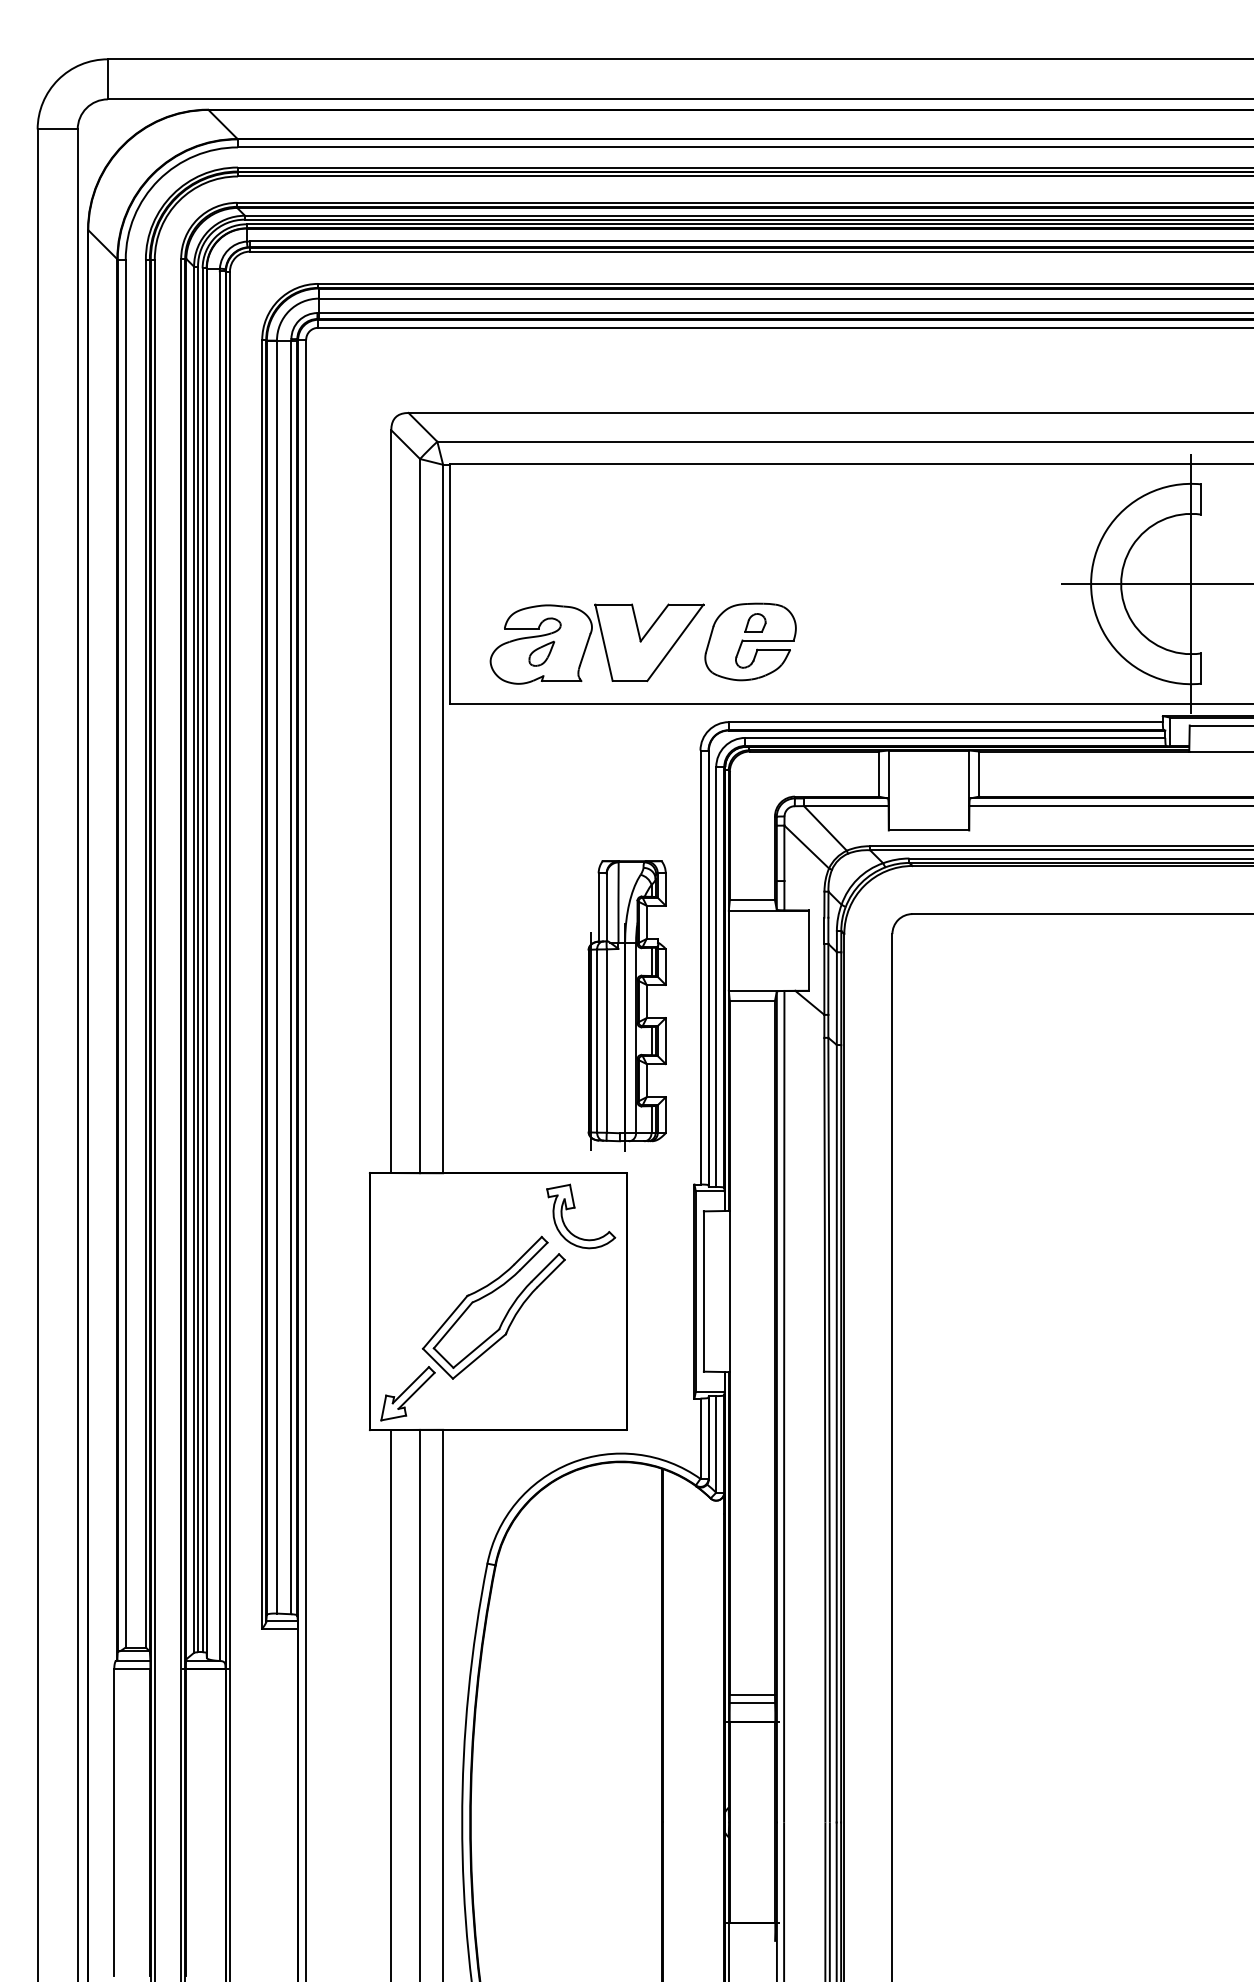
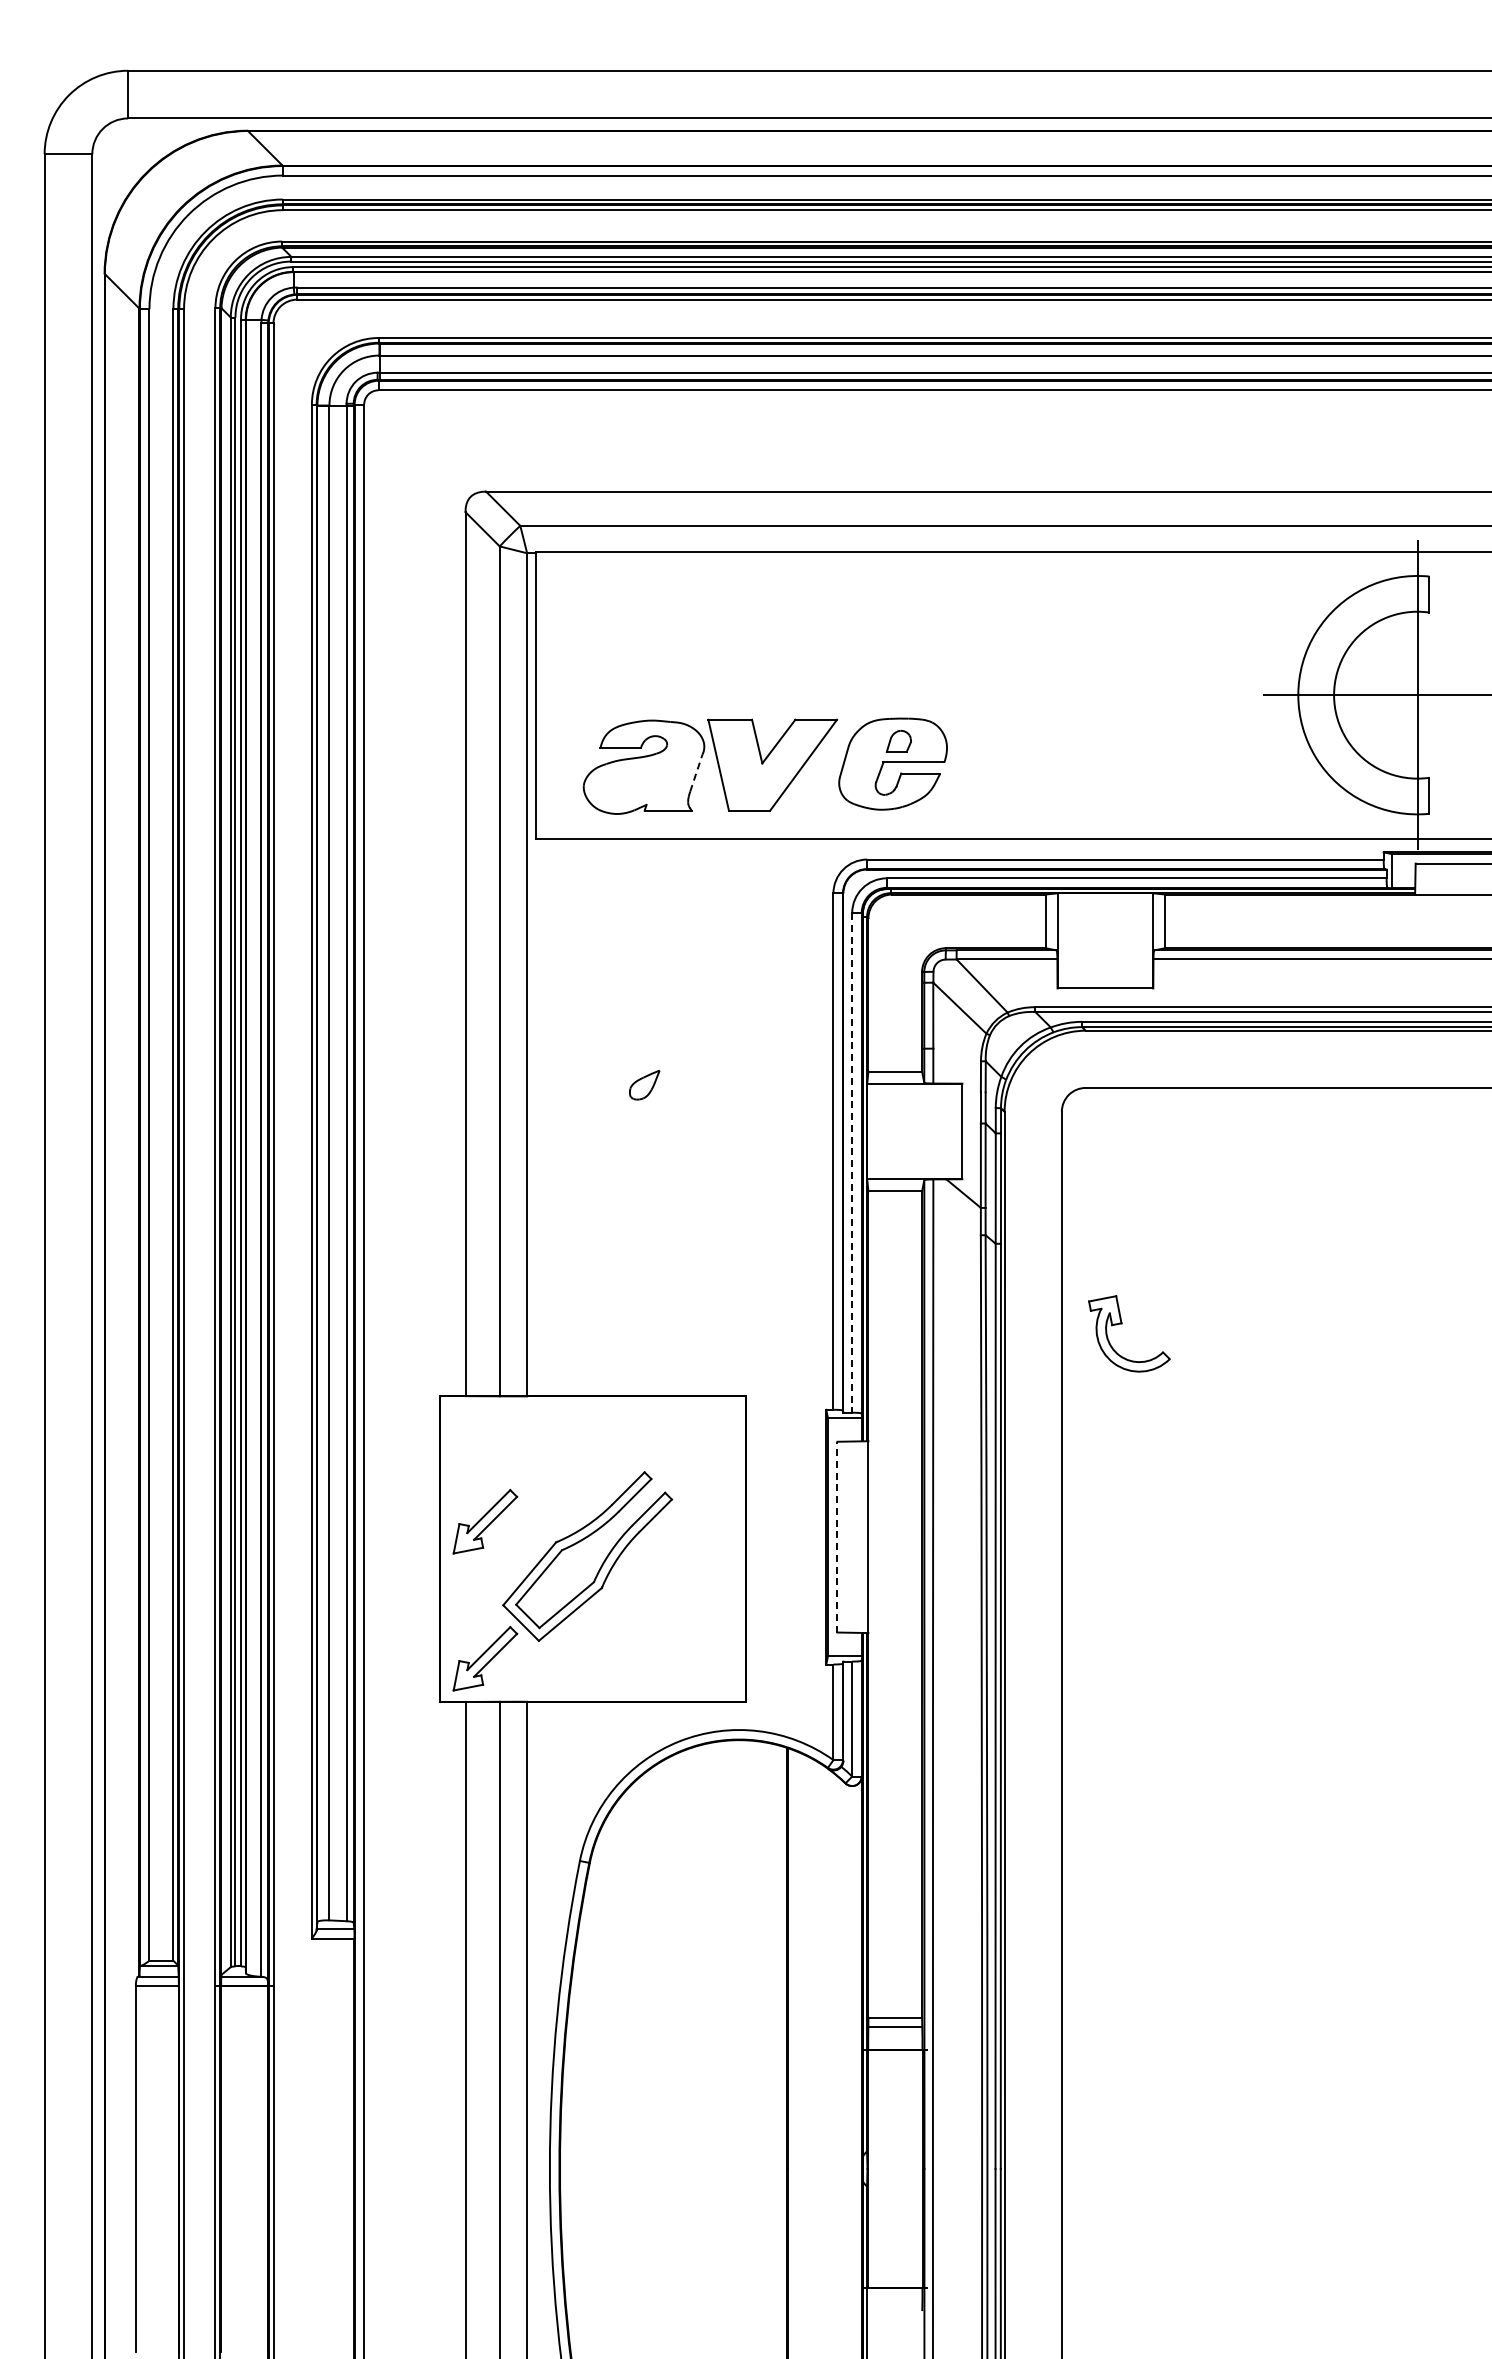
line: (585, 648) -> (696, 772), solid -> dashed
part: (541, 654) -> (644, 1085), moved
line: (716, 976) -> (852, 1162), solid -> dashed
part: (627, 1006) -> (746, 1197), removed
part: (575, 1208) -> (1122, 1324), moved
part: (408, 1278) -> (485, 1521), added
line: (703, 1290) -> (837, 1536), solid -> dashed

